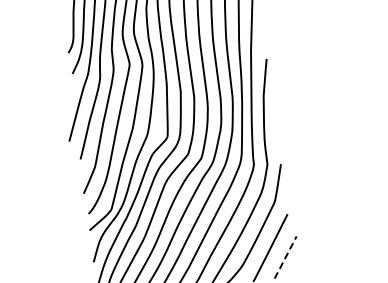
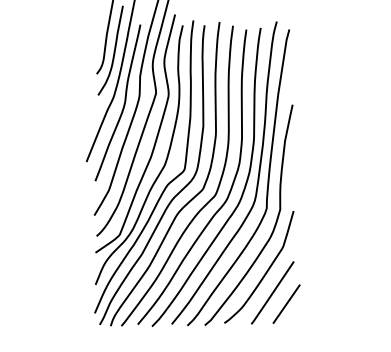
line: (285, 257) -> (286, 304), dashed -> solid

